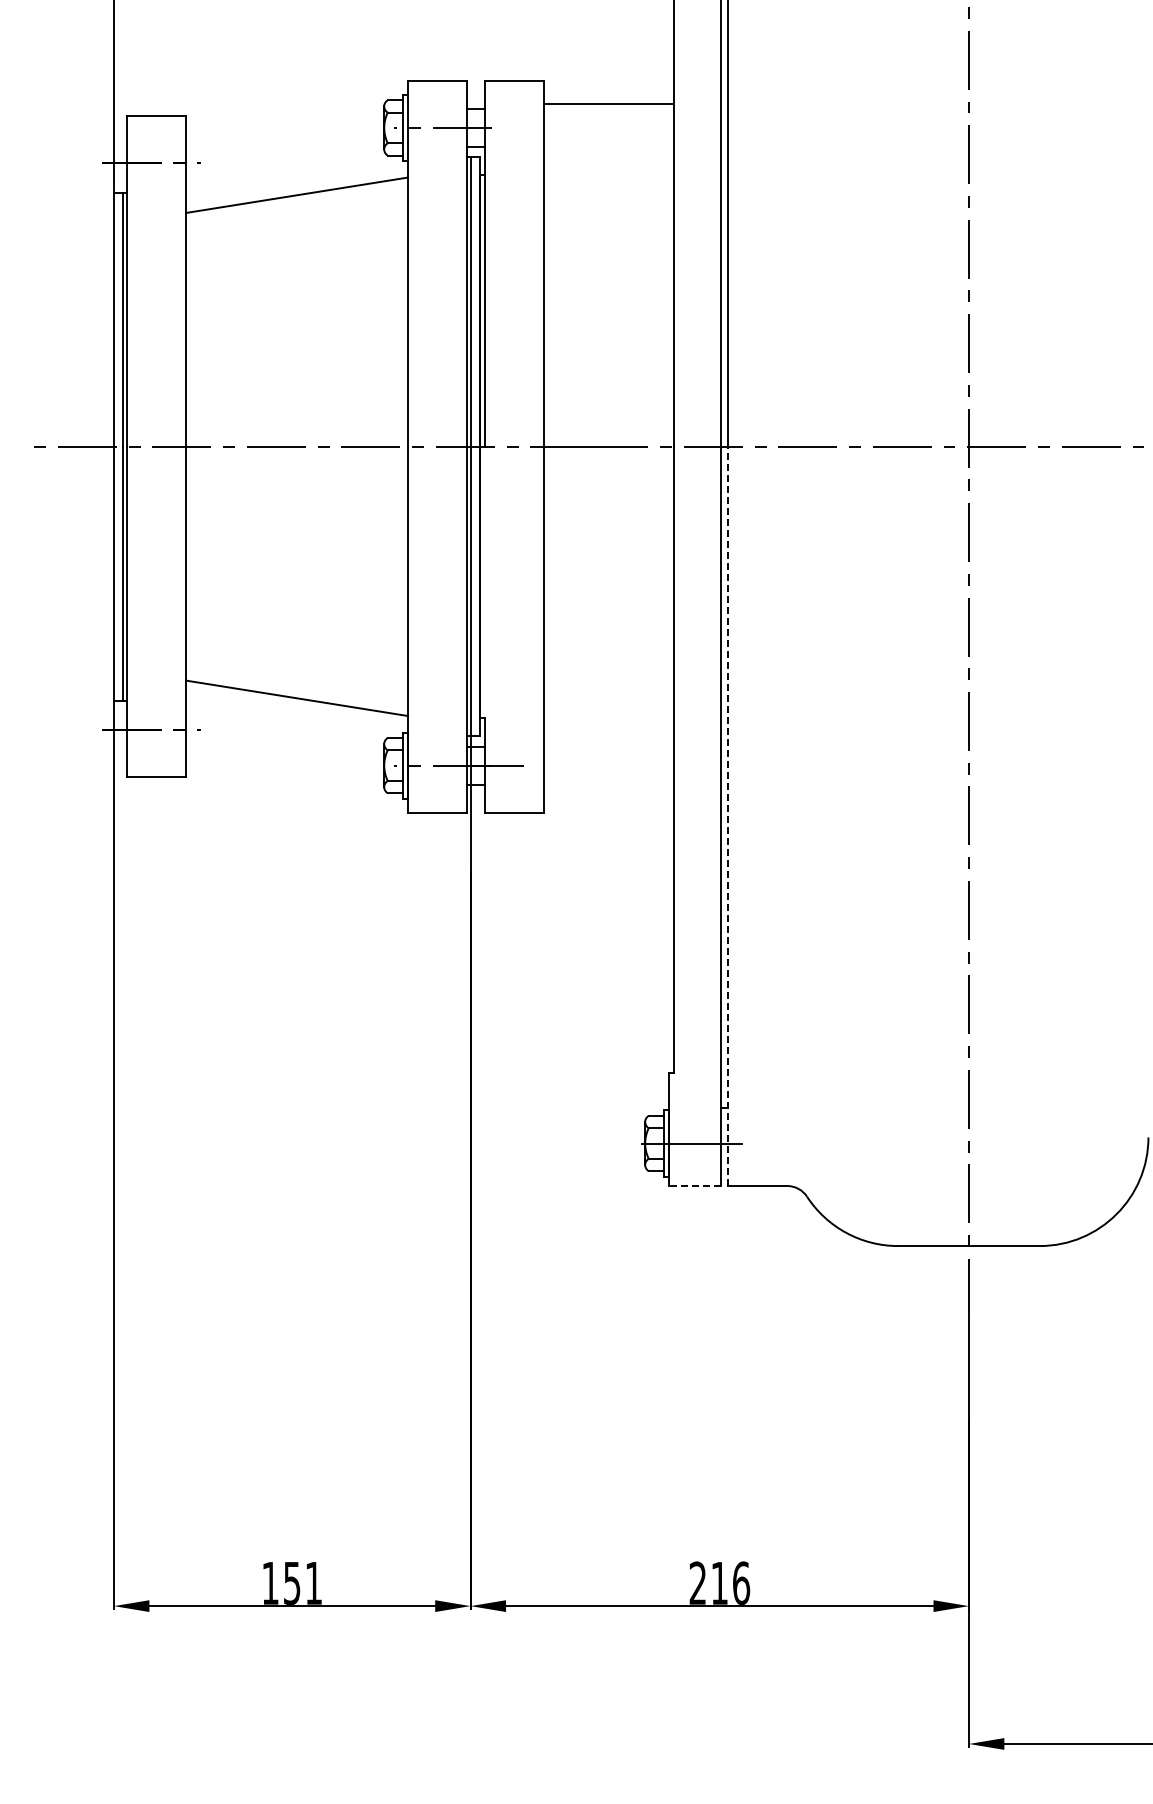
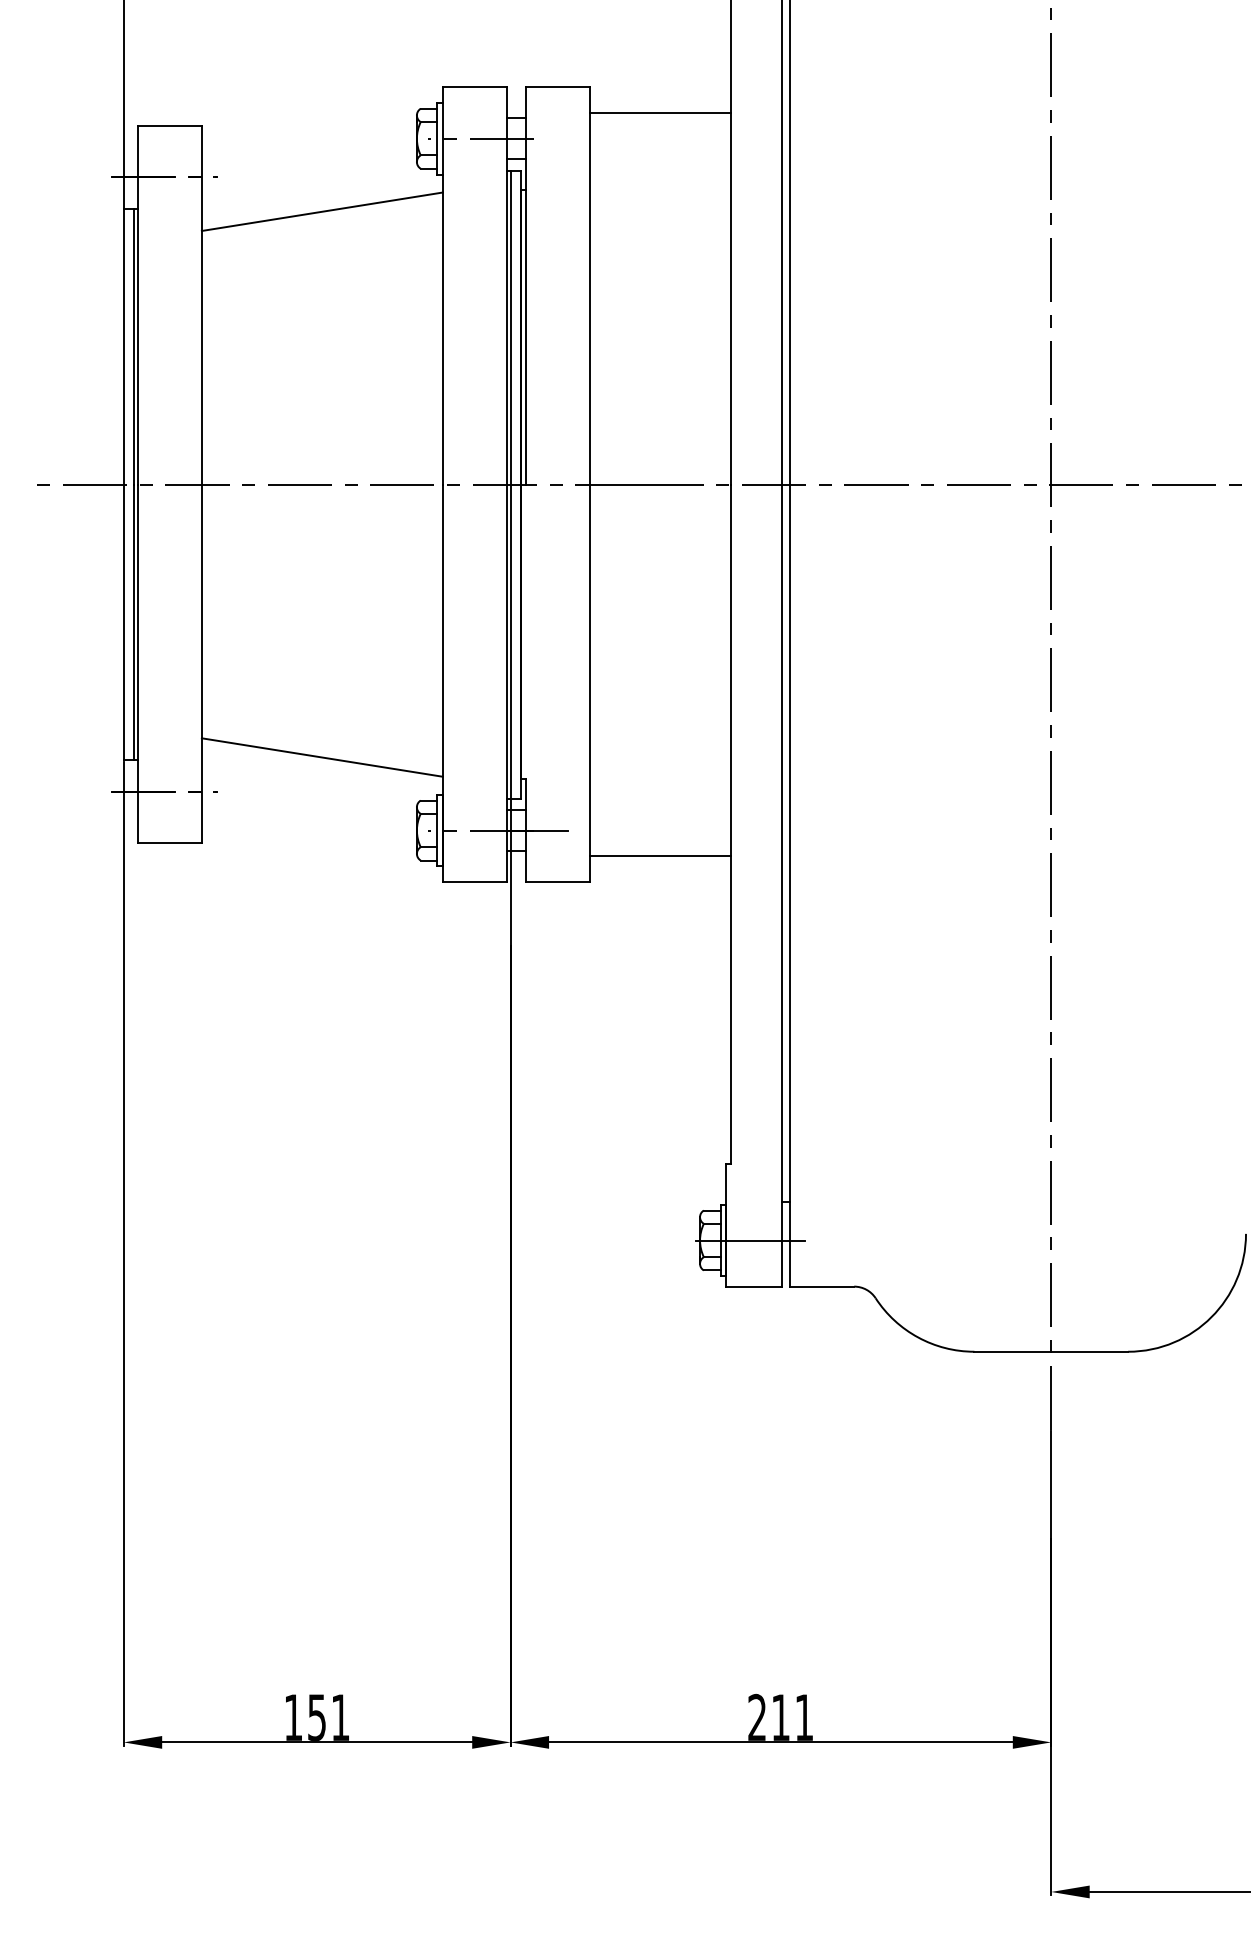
line: (608, 789) -> (660, 856), added
line: (728, 816) -> (790, 885), dashed -> solid
line: (694, 1186) -> (753, 1287), dashed -> solid
text: (741, 1582) -> (804, 1716), 216 -> 211

